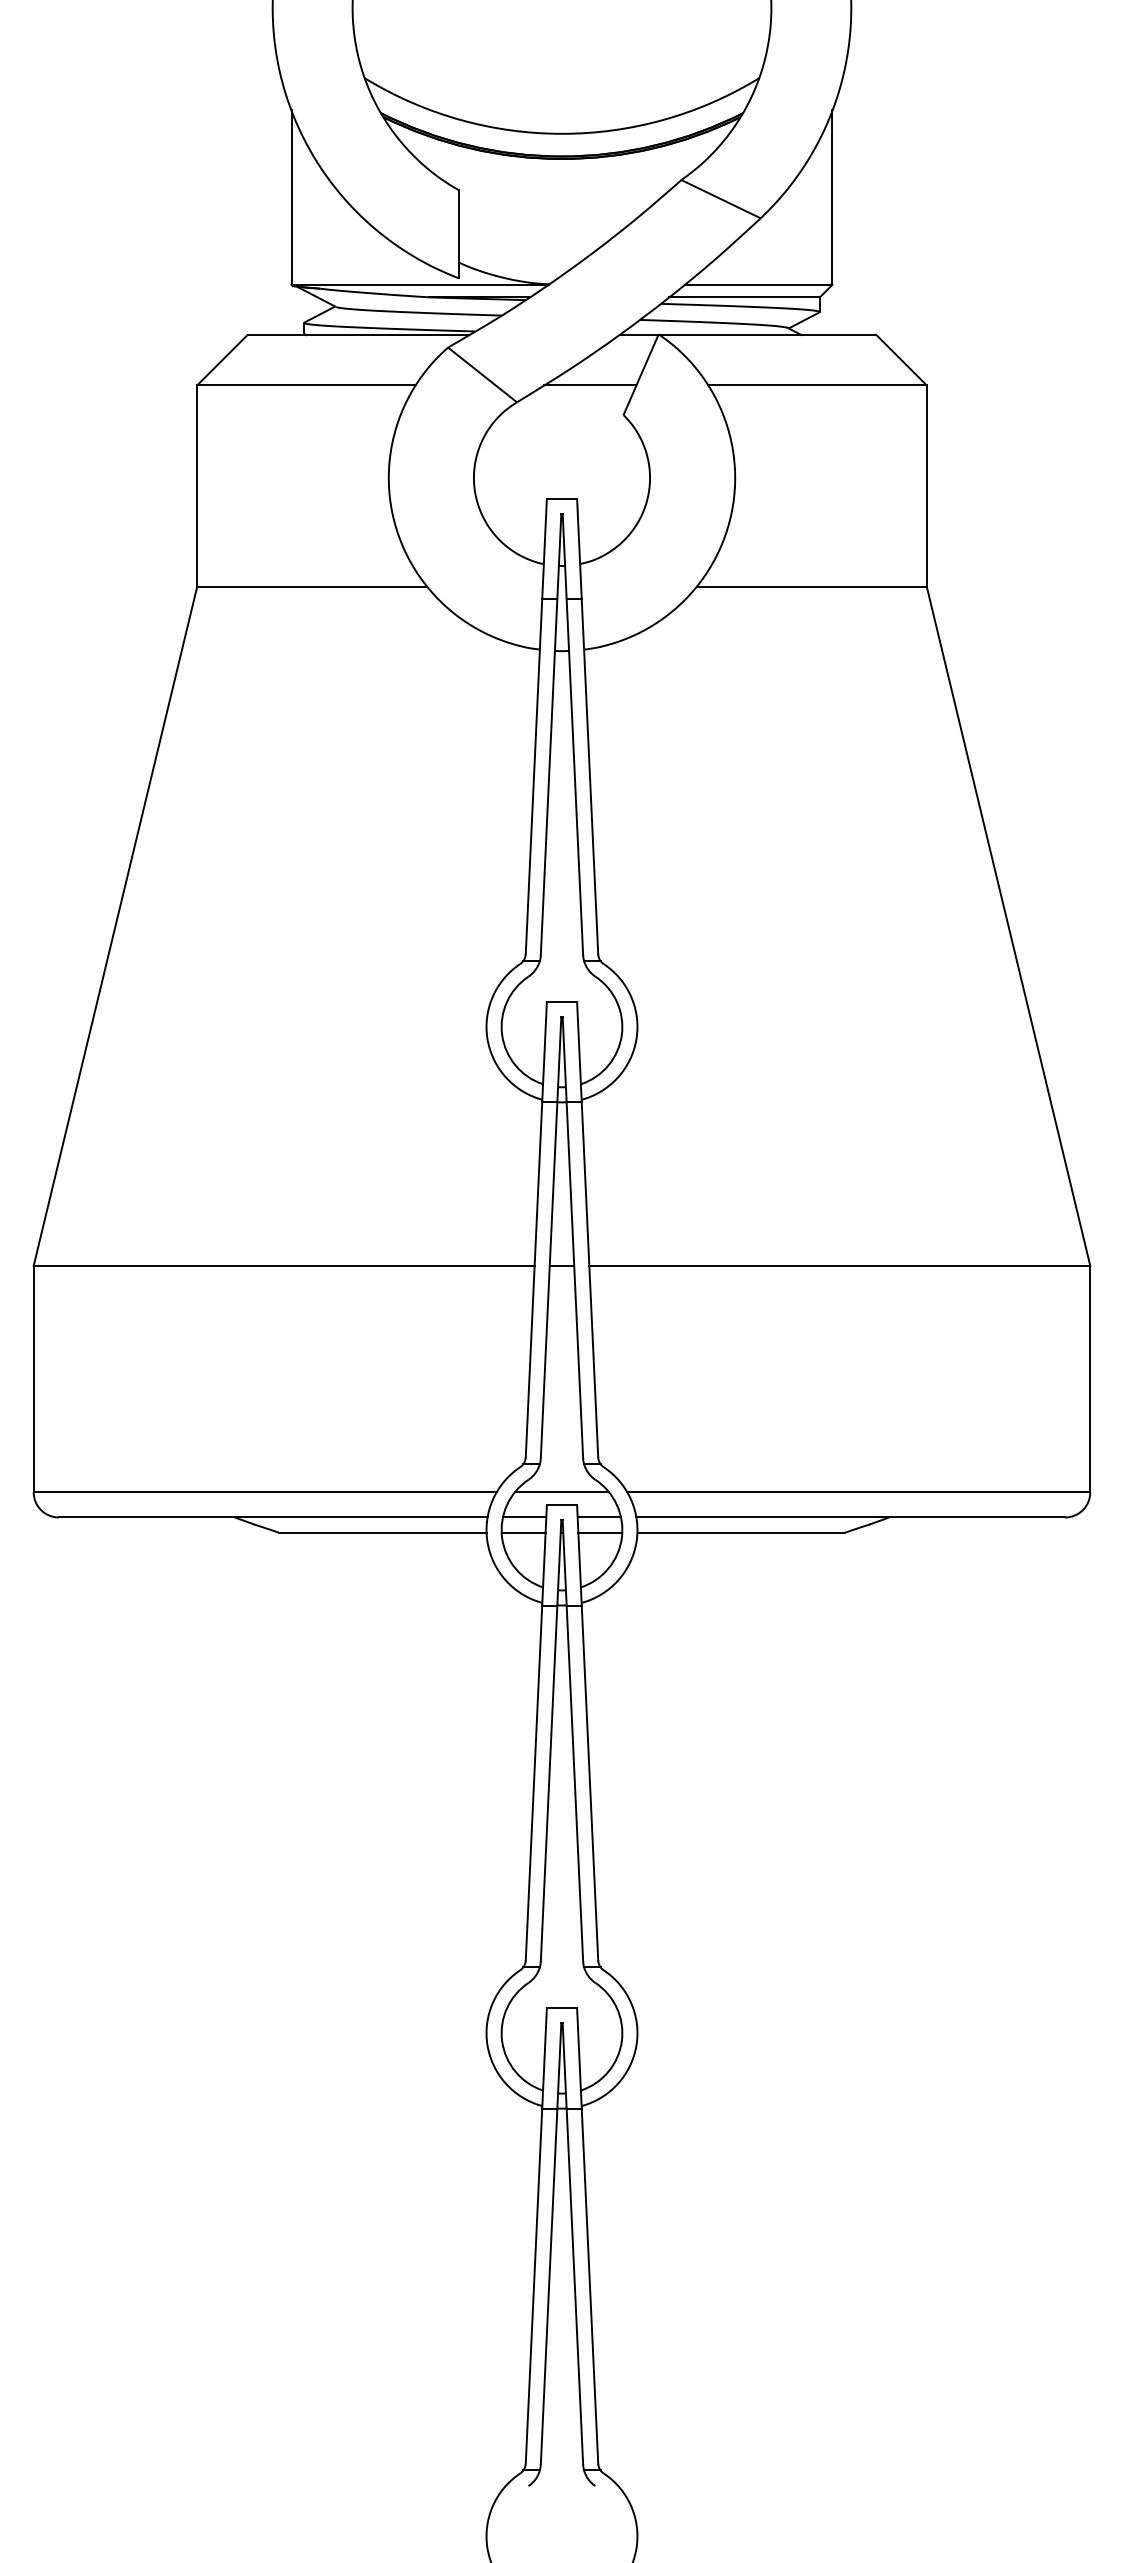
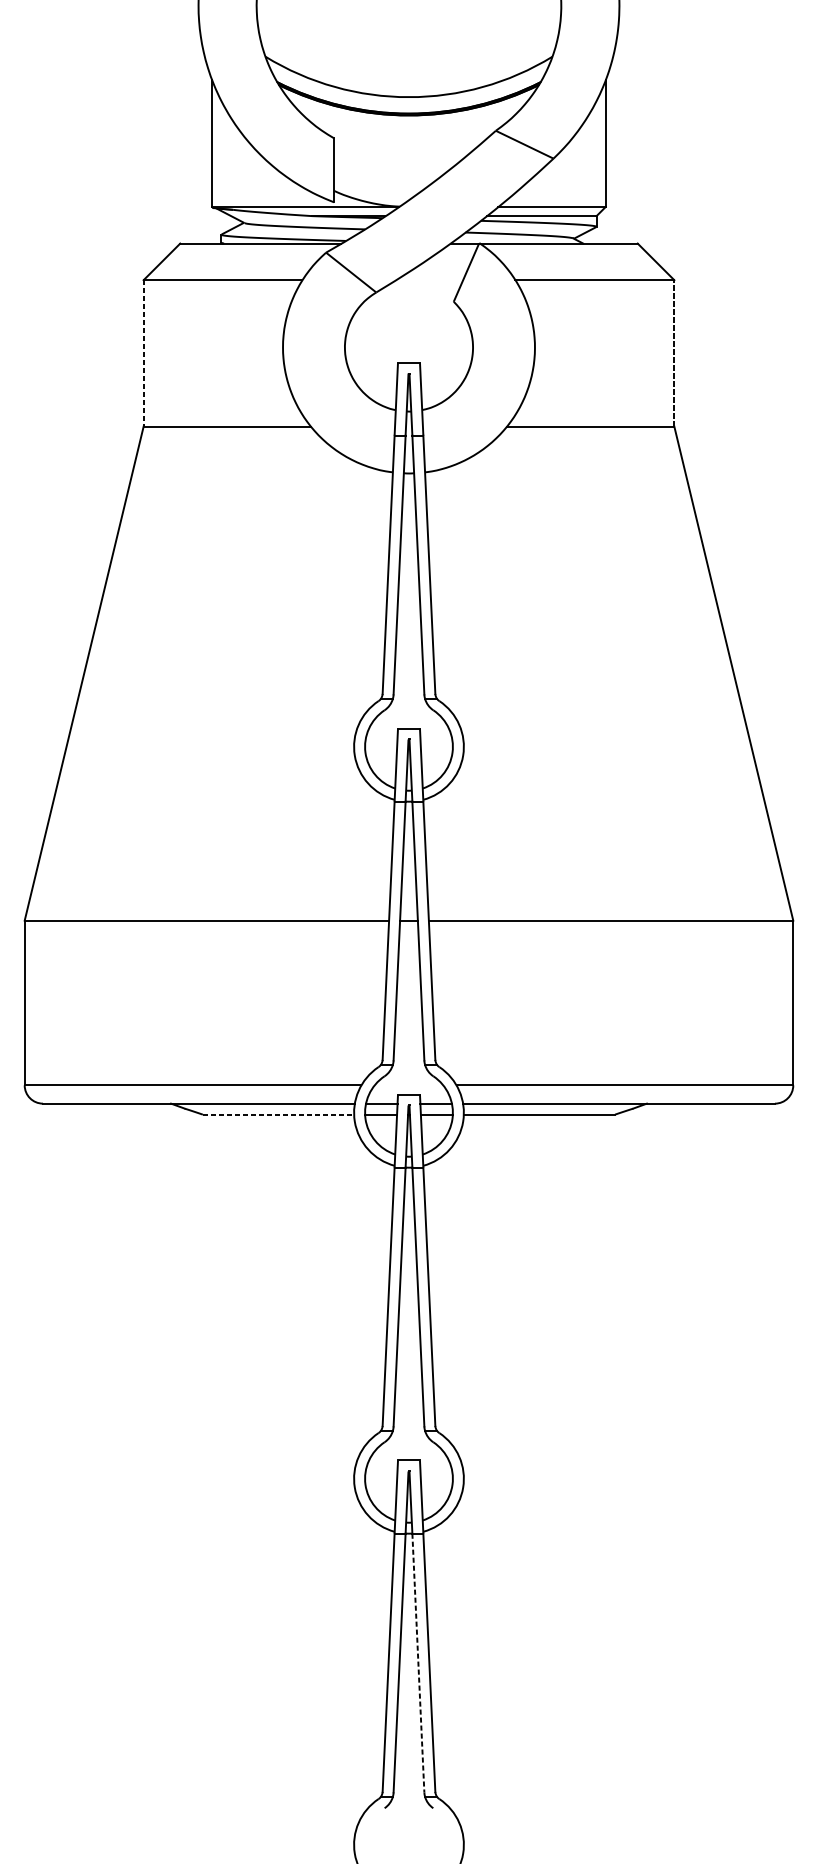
line: (590, 385) -> (429, 280), removed
line: (197, 486) -> (143, 353), solid -> dashed
line: (926, 486) -> (674, 353), solid -> dashed
line: (561, 1492) -> (408, 1085), removed
line: (382, 1532) -> (278, 1114), solid -> dashed
line: (574, 2287) -> (418, 1663), solid -> dashed

